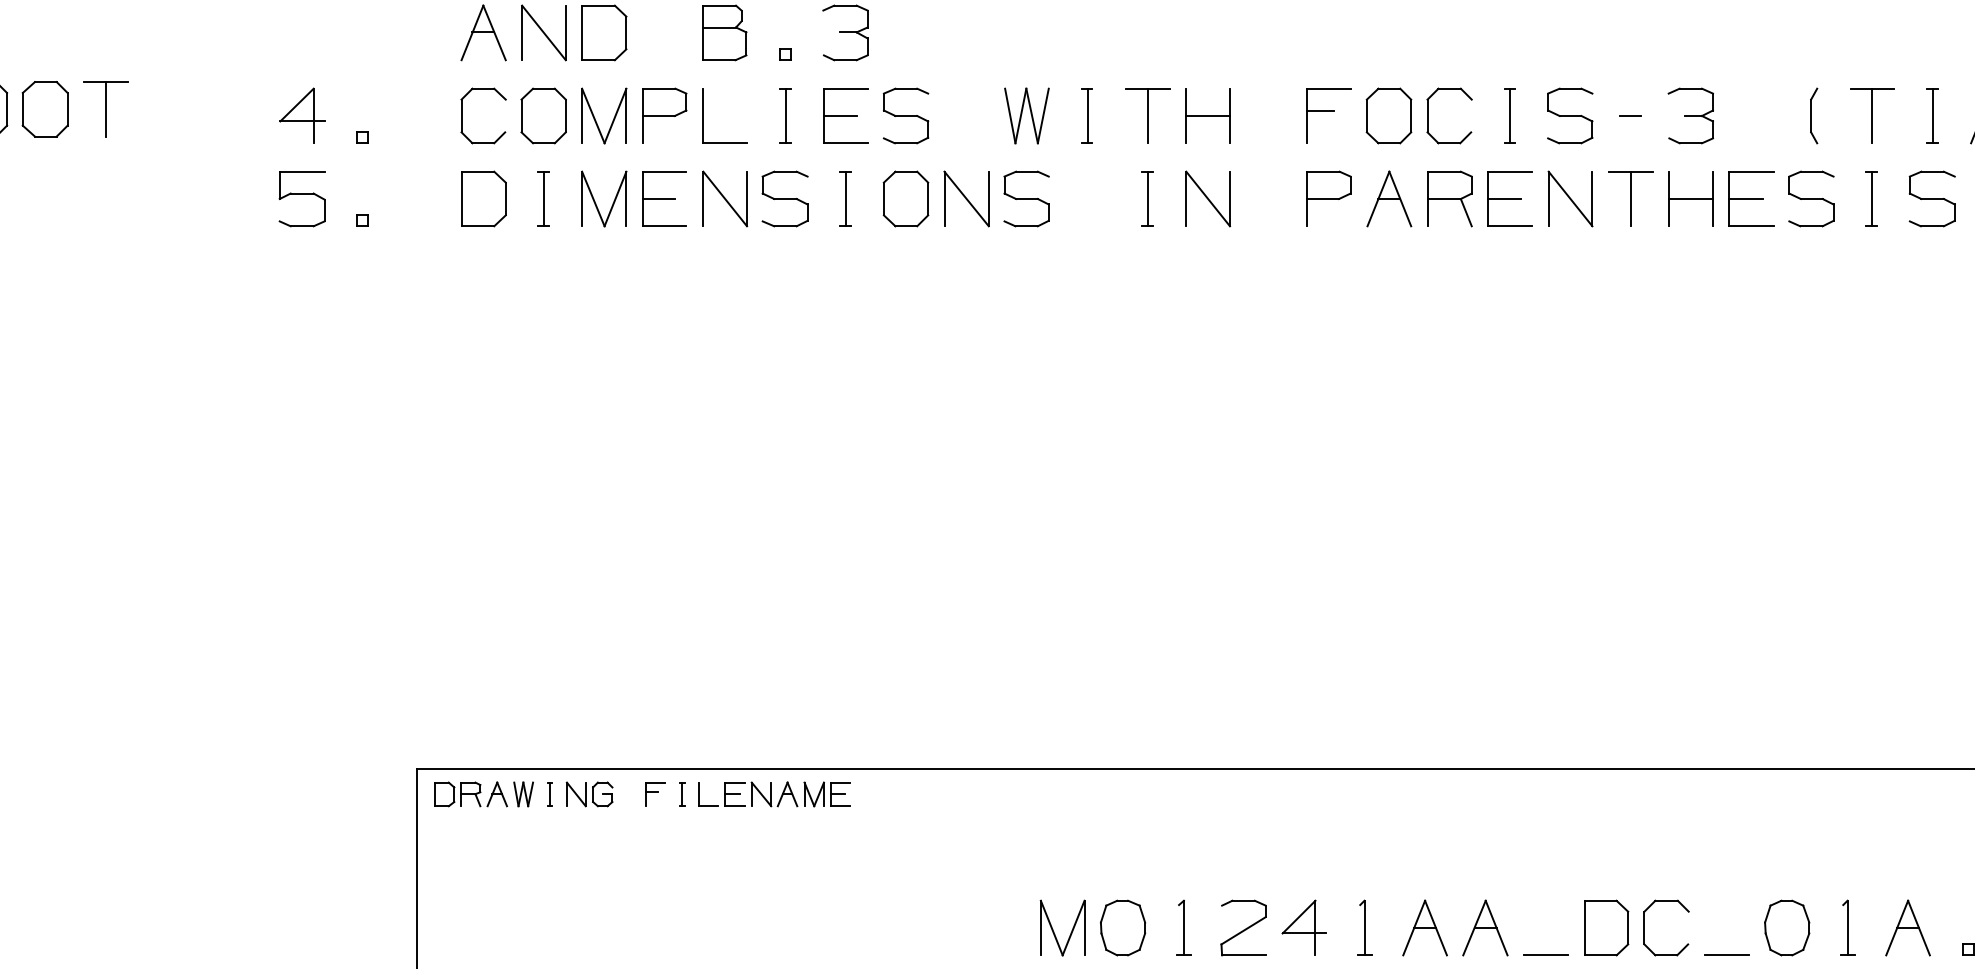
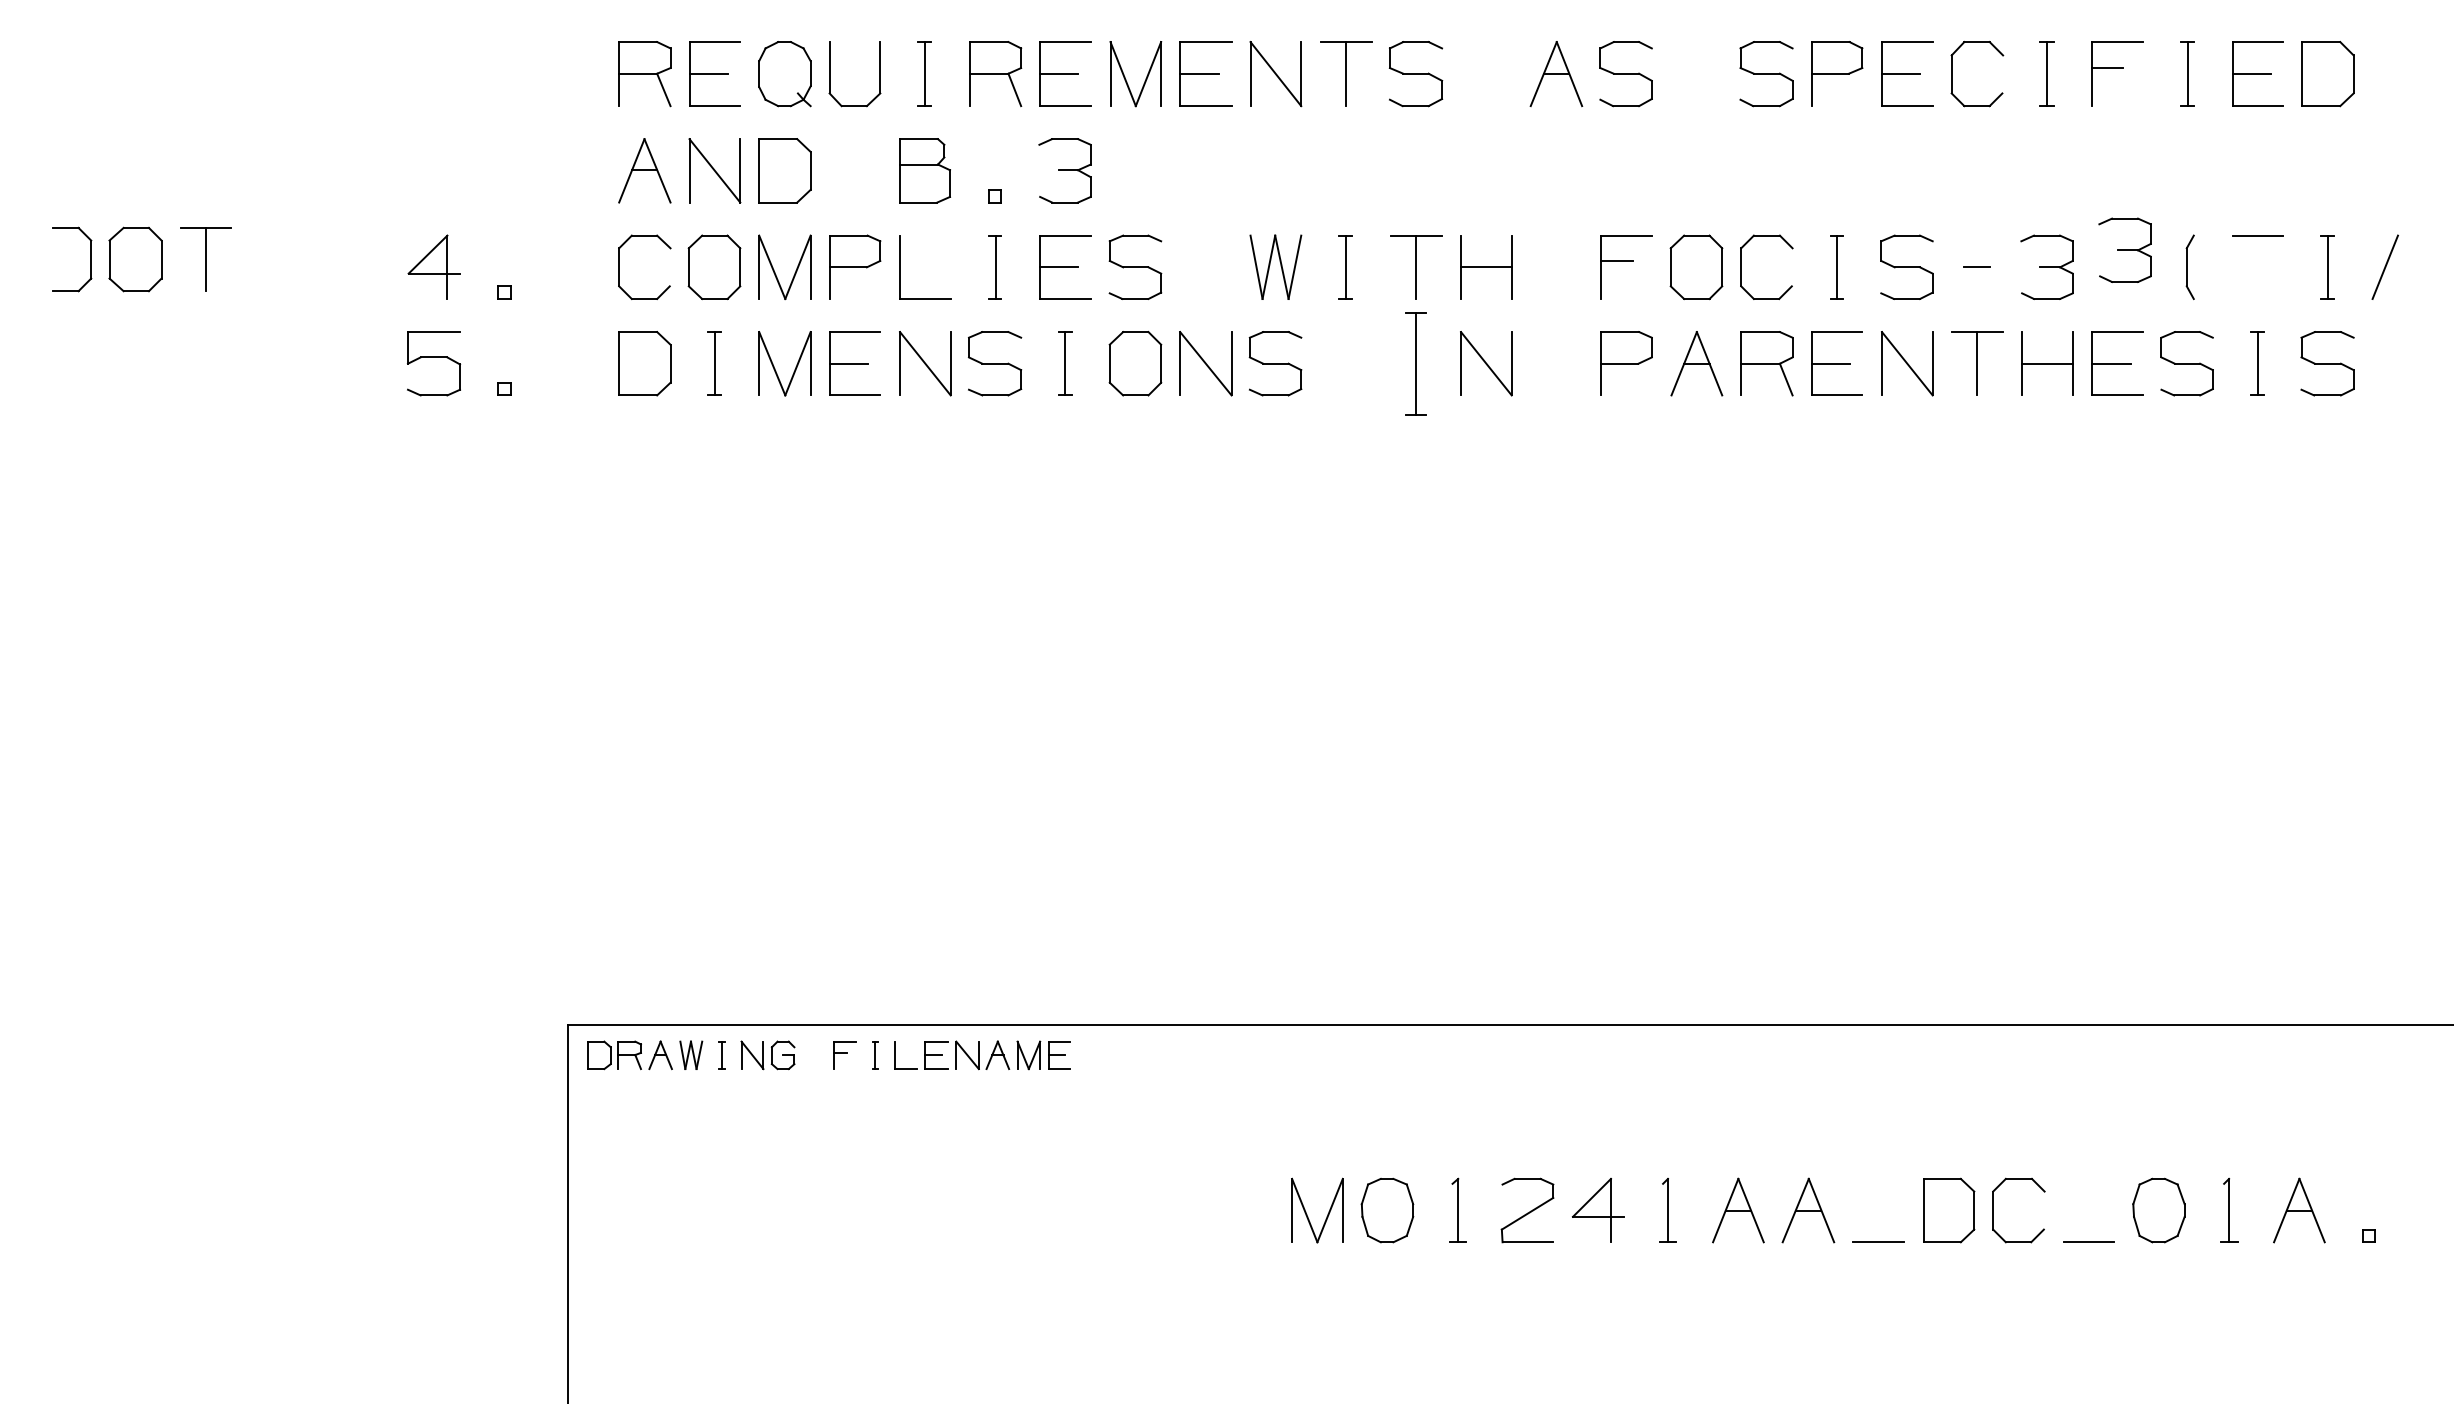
part: (1757, 100) -> (2124, 249), added
line: (1872, 116) -> (2257, 267), removed
part: (1147, 198) -> (1415, 363), size x1.6

